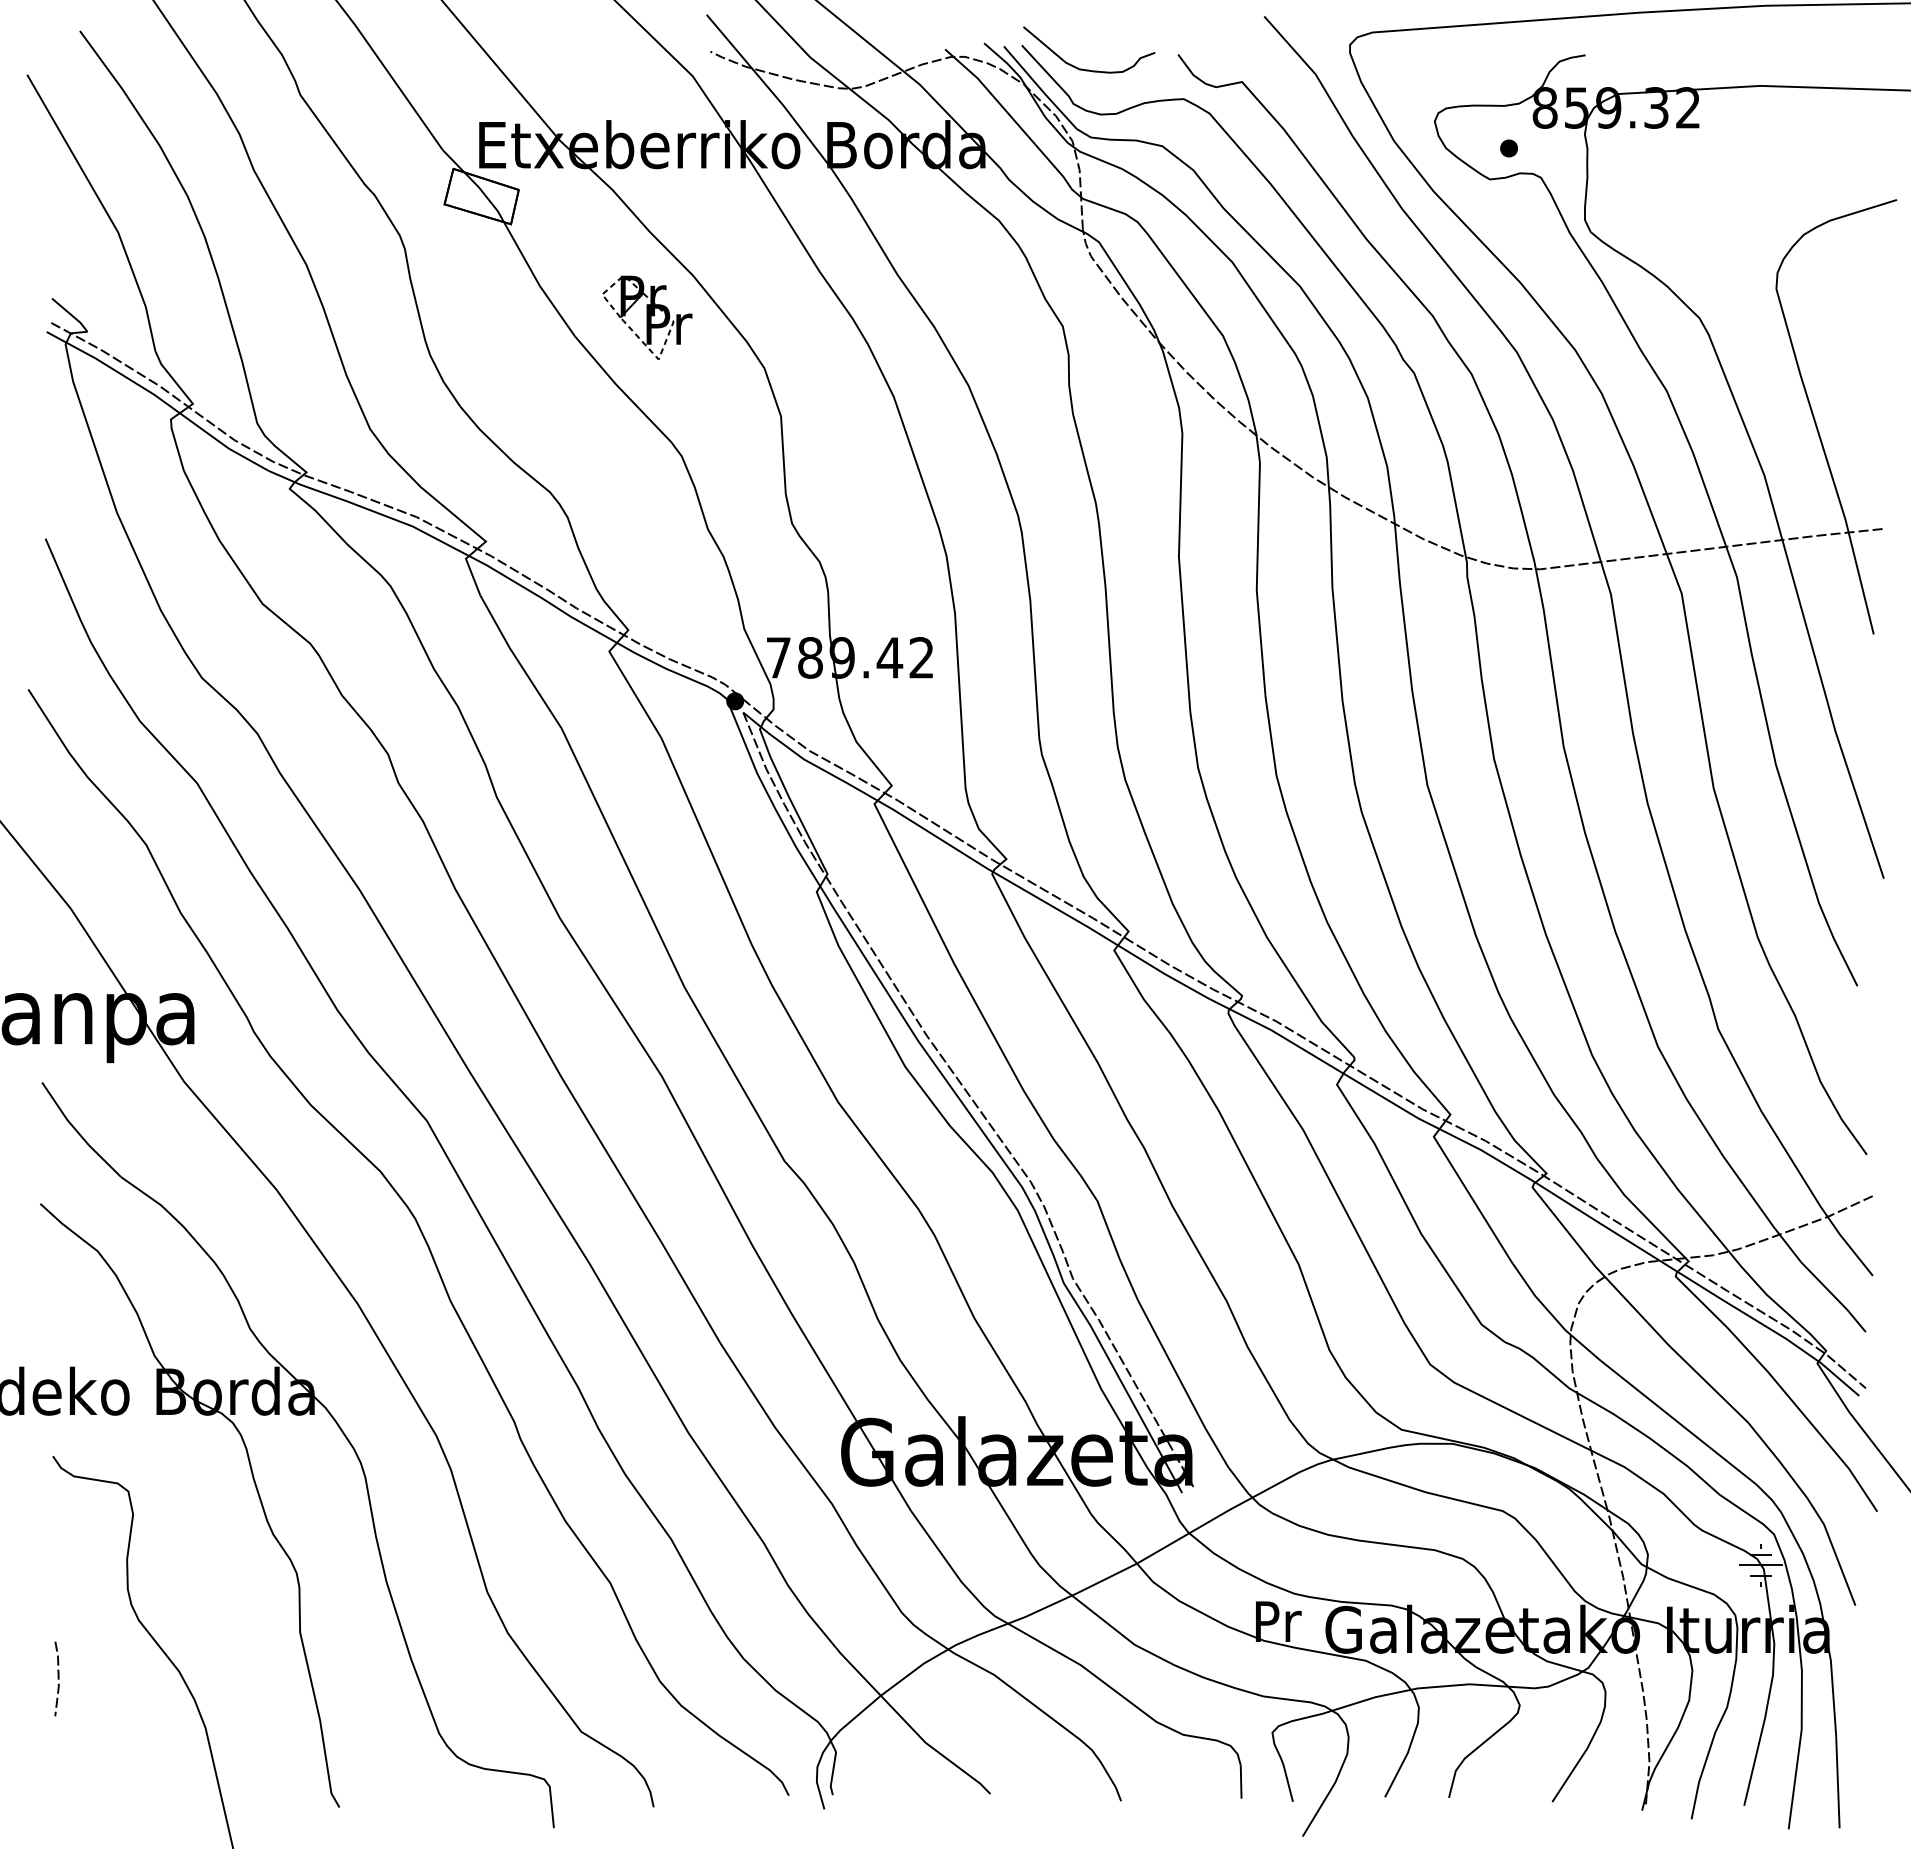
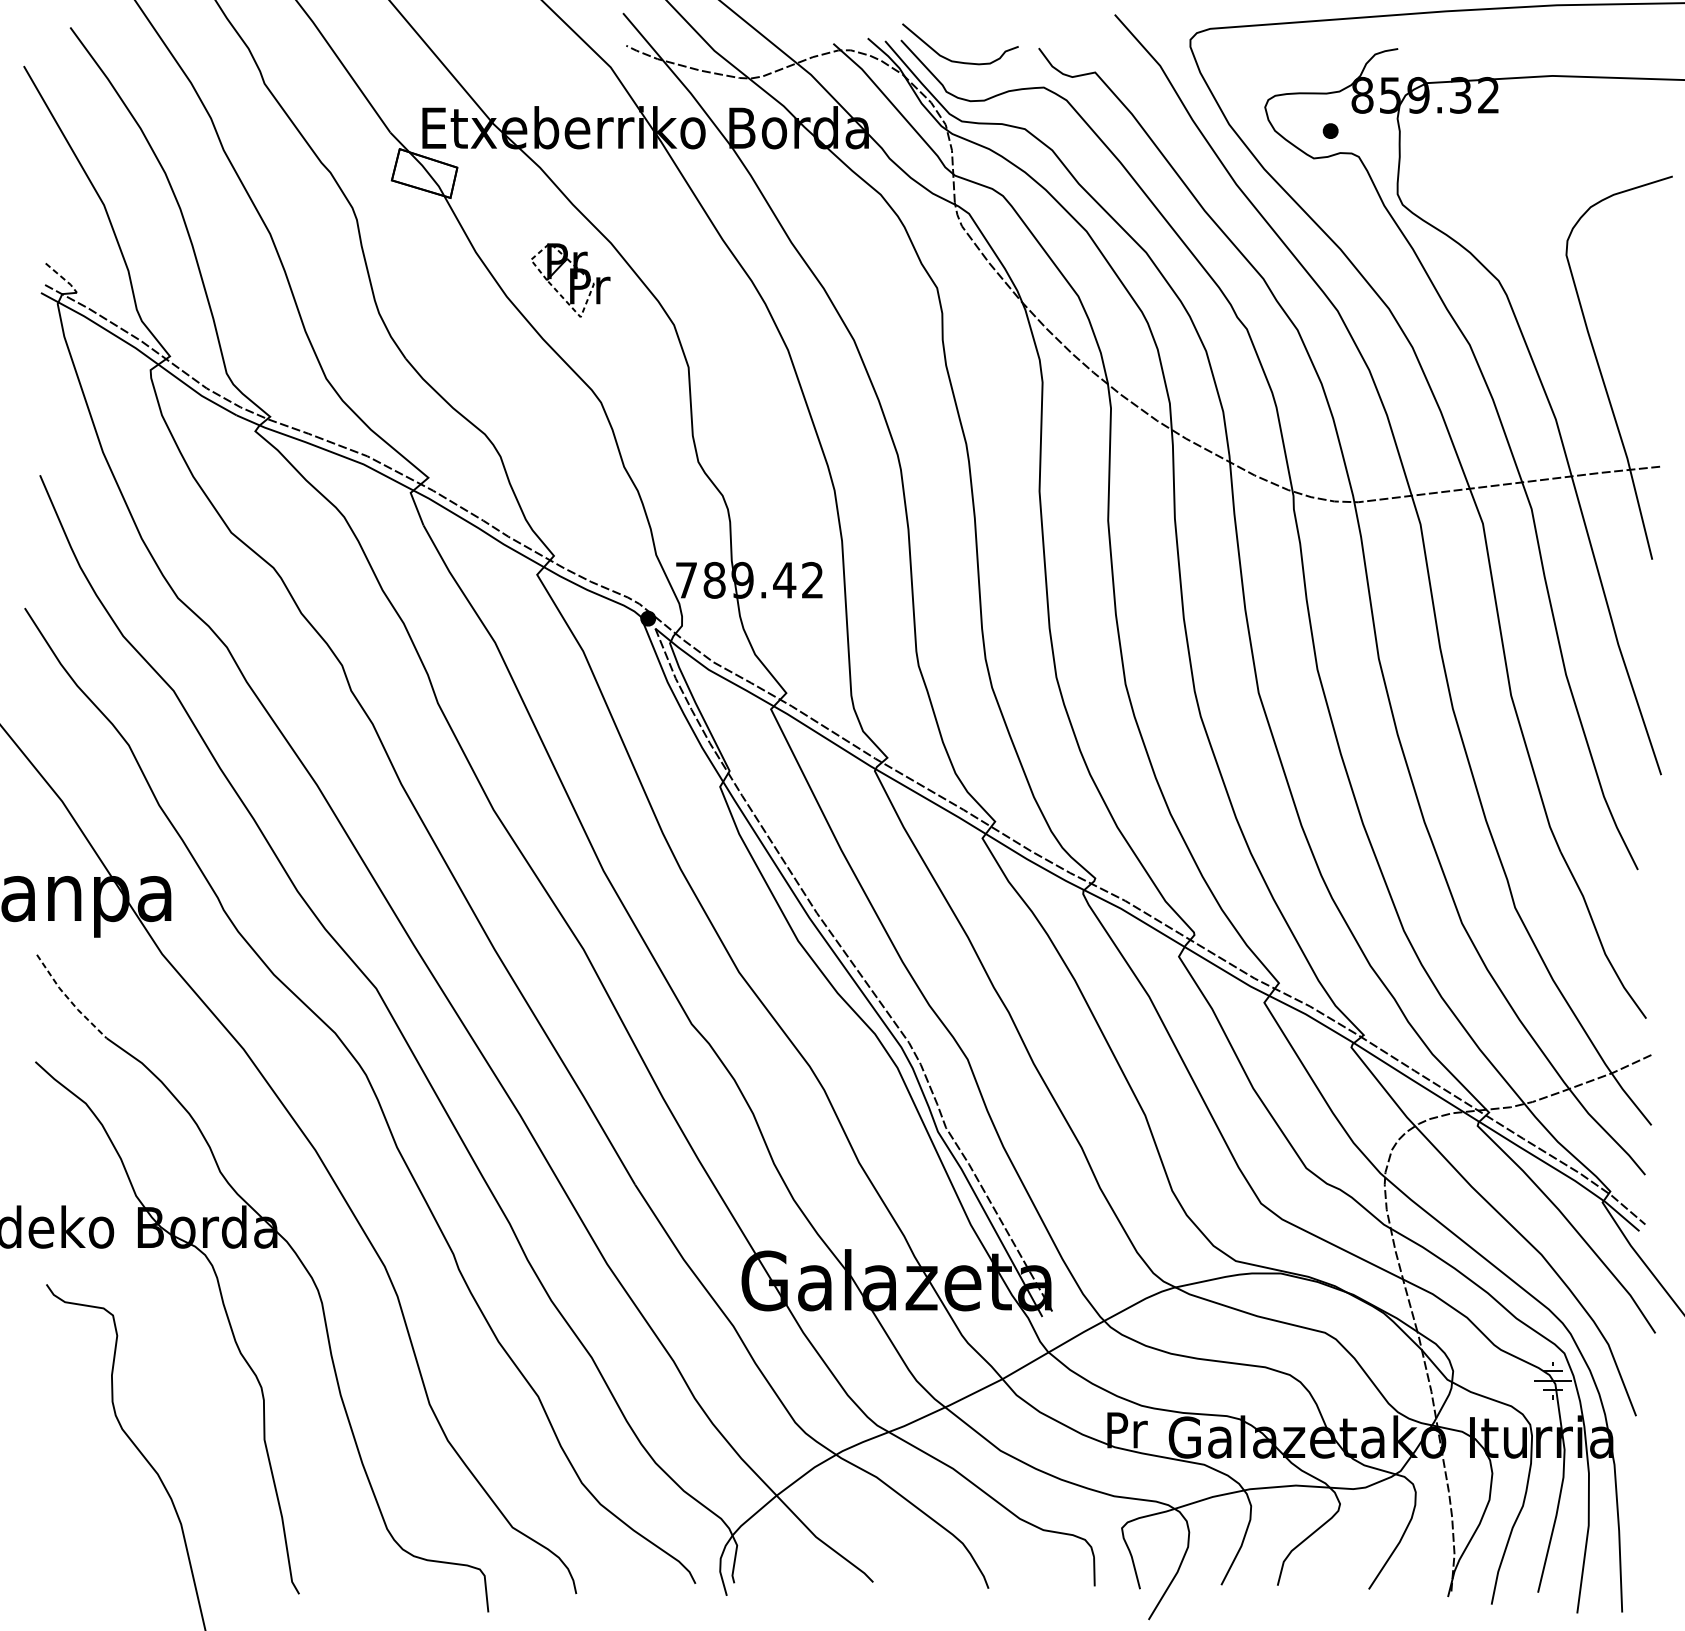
line: (71, 315) -> (62, 278), solid -> dashed
line: (78, 1132) -> (69, 998), solid -> dashed
line: (57, 1678) -> (50, 1480), removed

